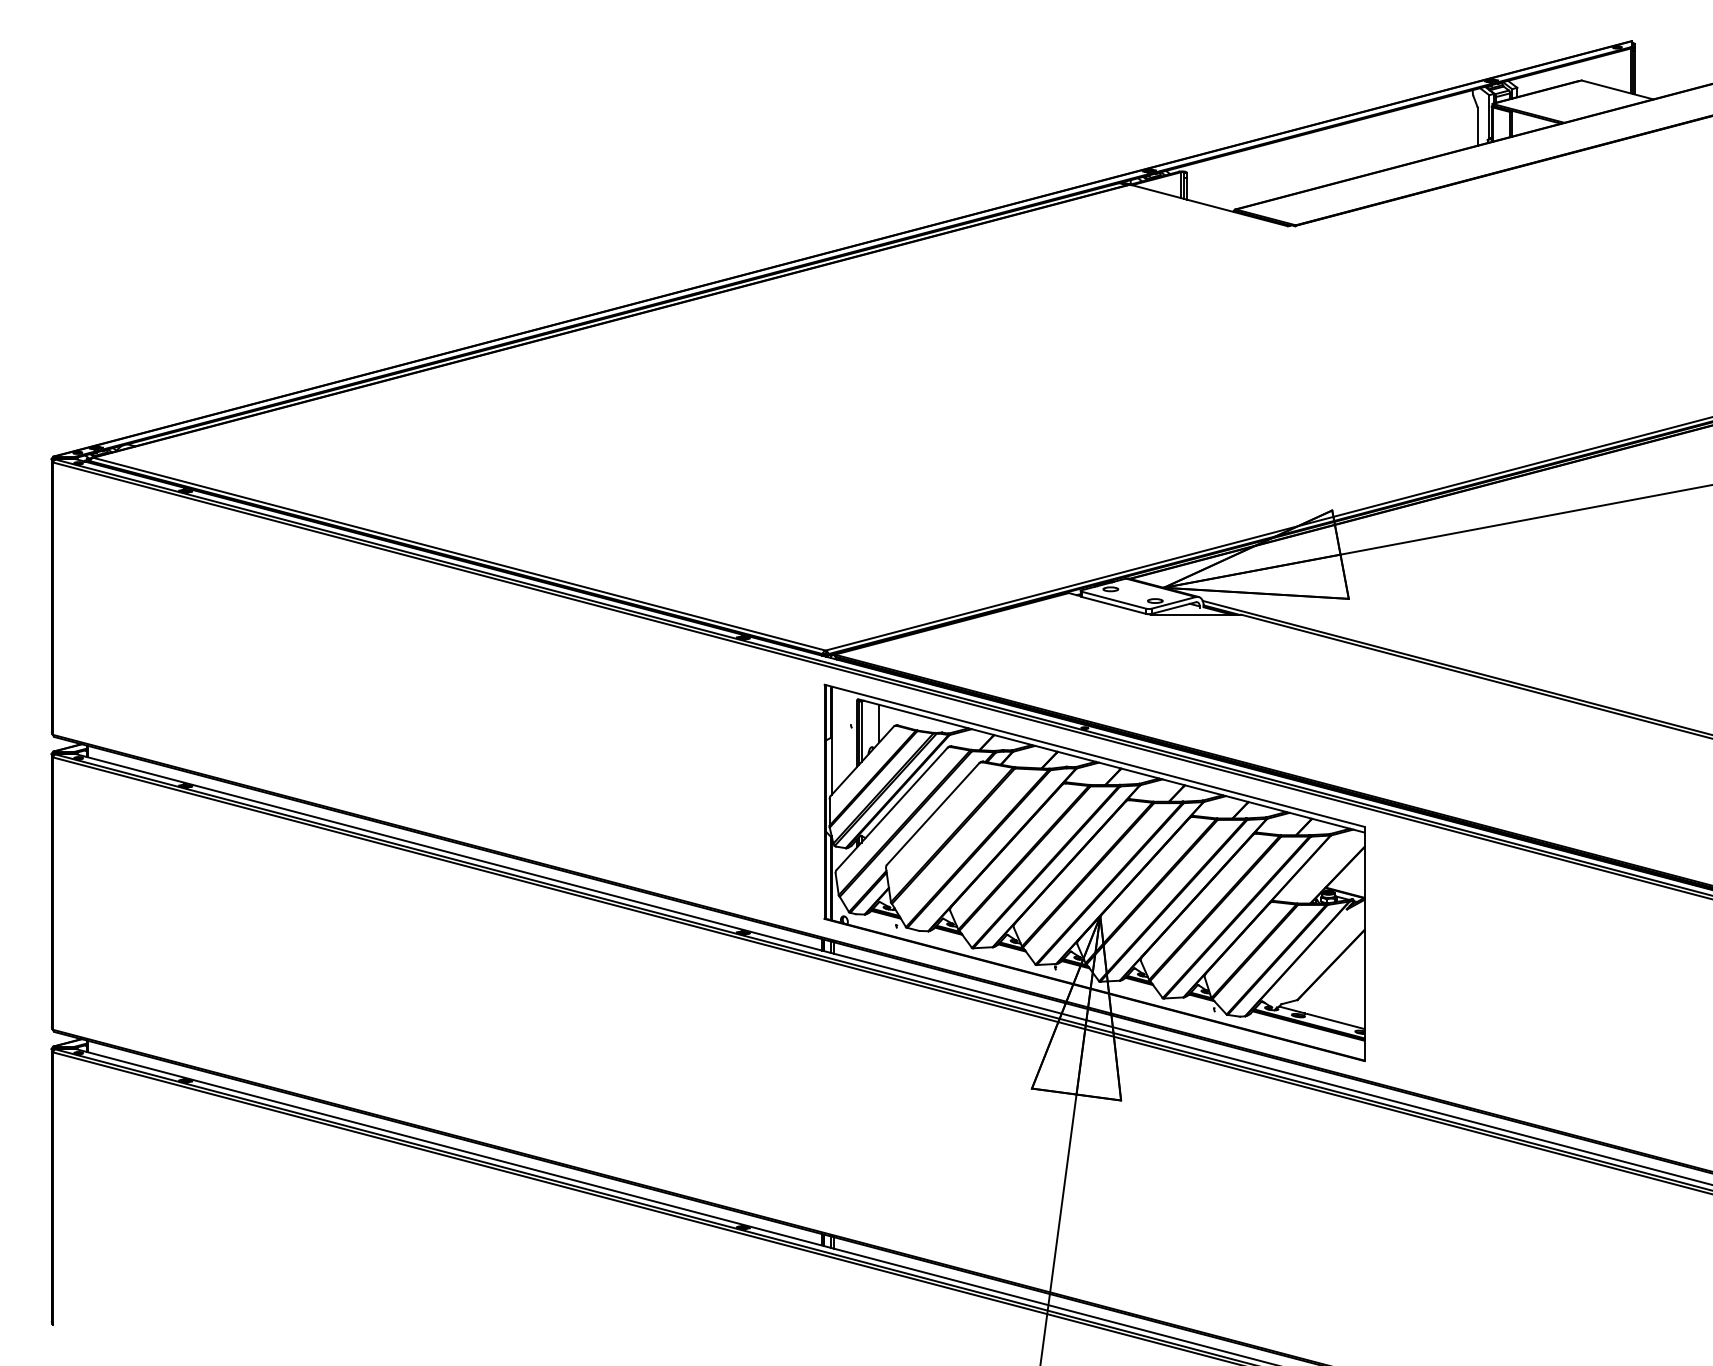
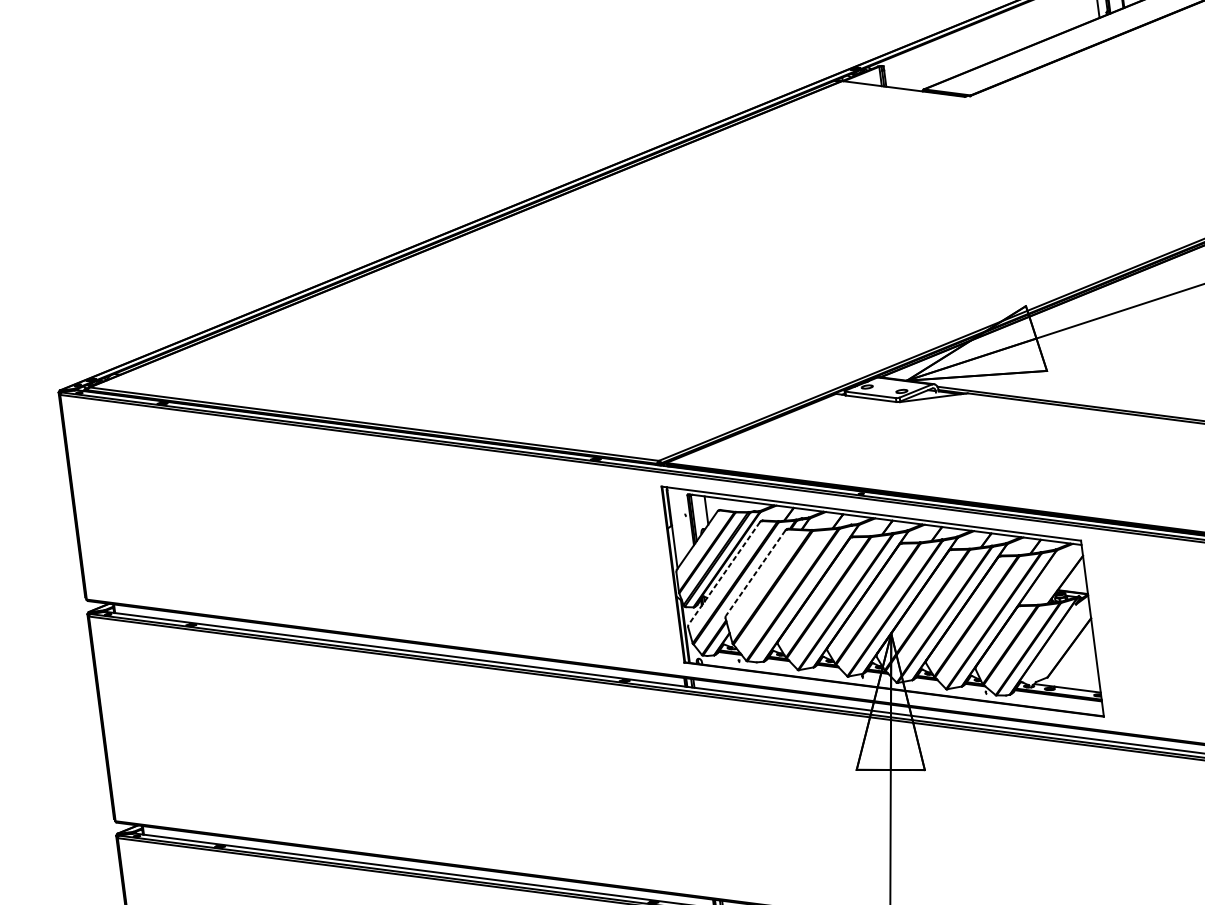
line: (891, 809) -> (723, 573), solid -> dashed
line: (933, 814) -> (755, 573), solid -> dashed

